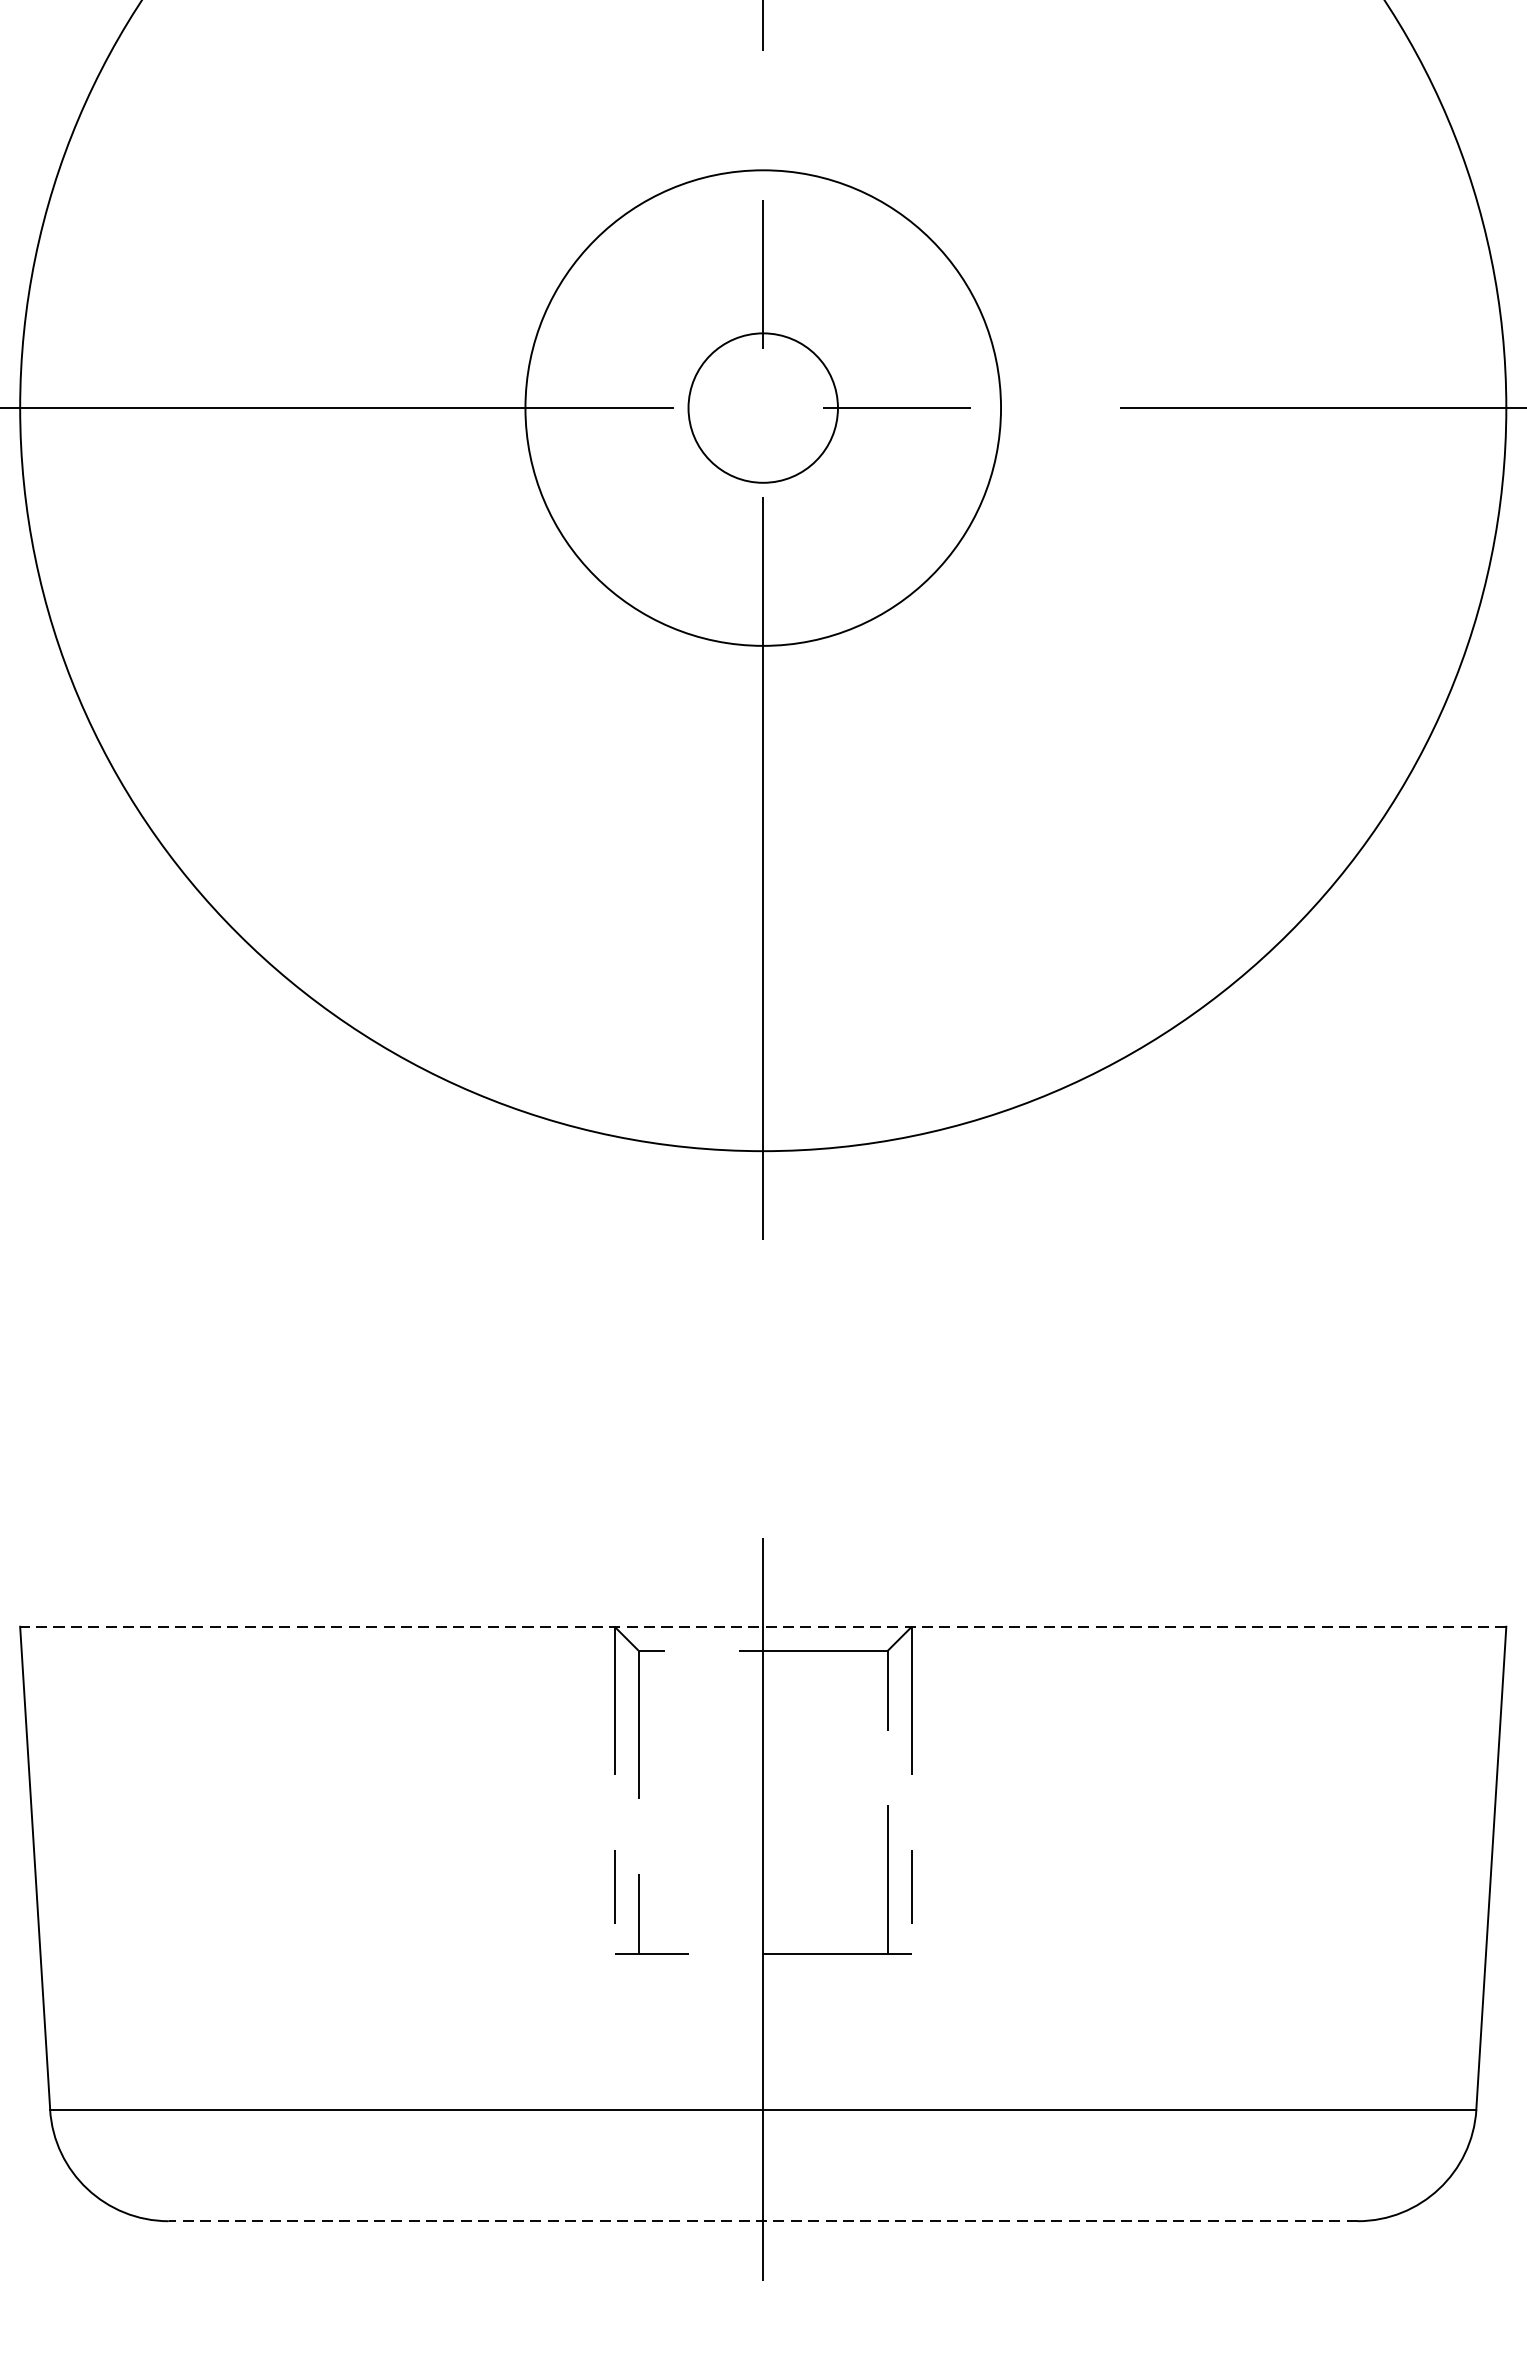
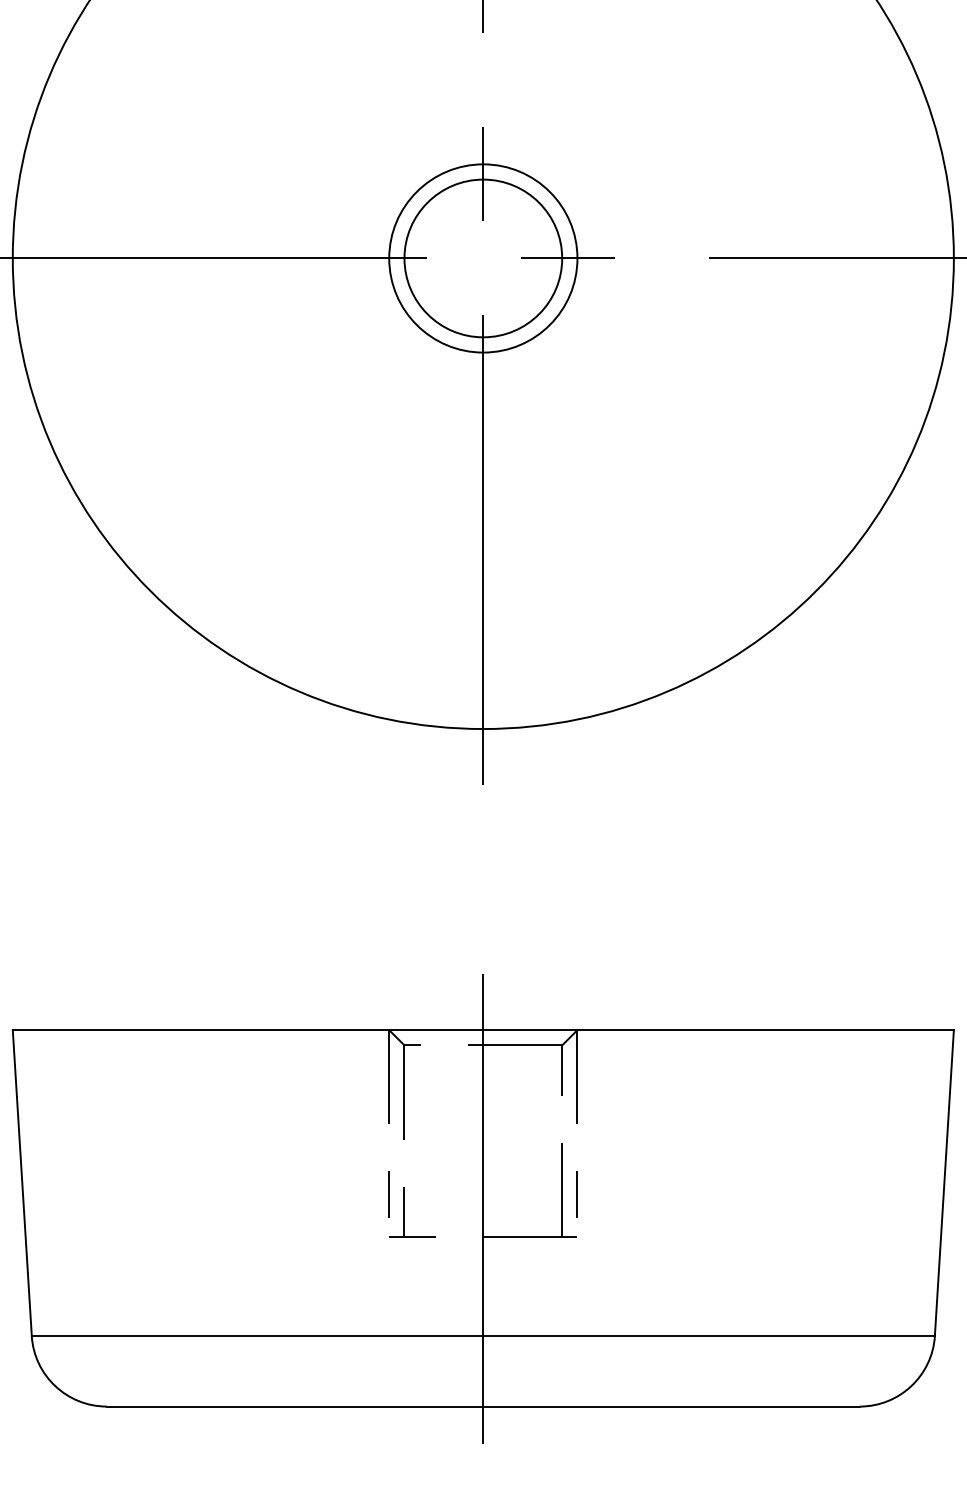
circle: (763, 408) -> (483, 258), size x0.62
circle: (763, 408) -> (483, 258), size x1.67
line: (763, 1627) -> (483, 1030), dashed -> solid
line: (761, 2221) -> (482, 1406), dashed -> solid

